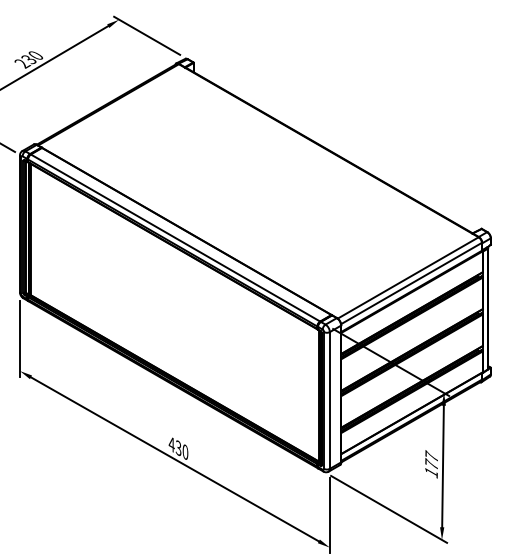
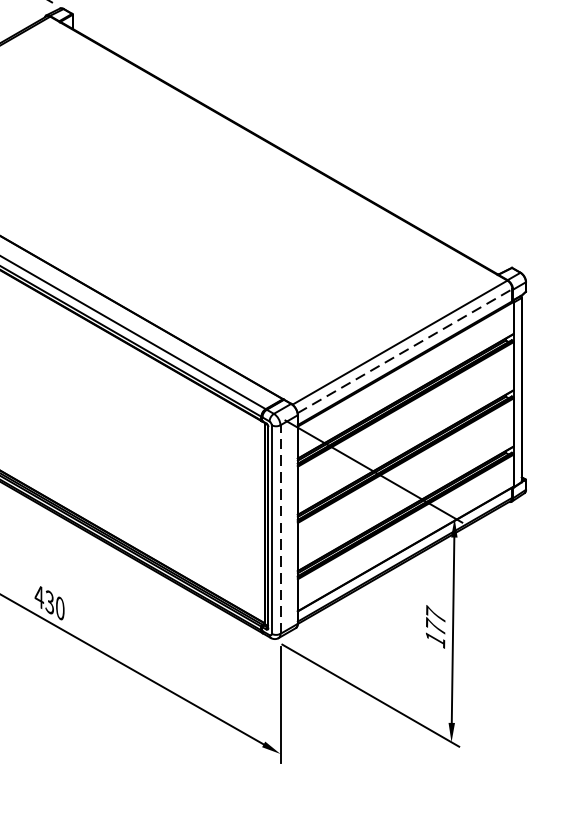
line: (411, 283) -> (404, 351), solid -> dashed
line: (329, 400) -> (279, 529), solid -> dashed

